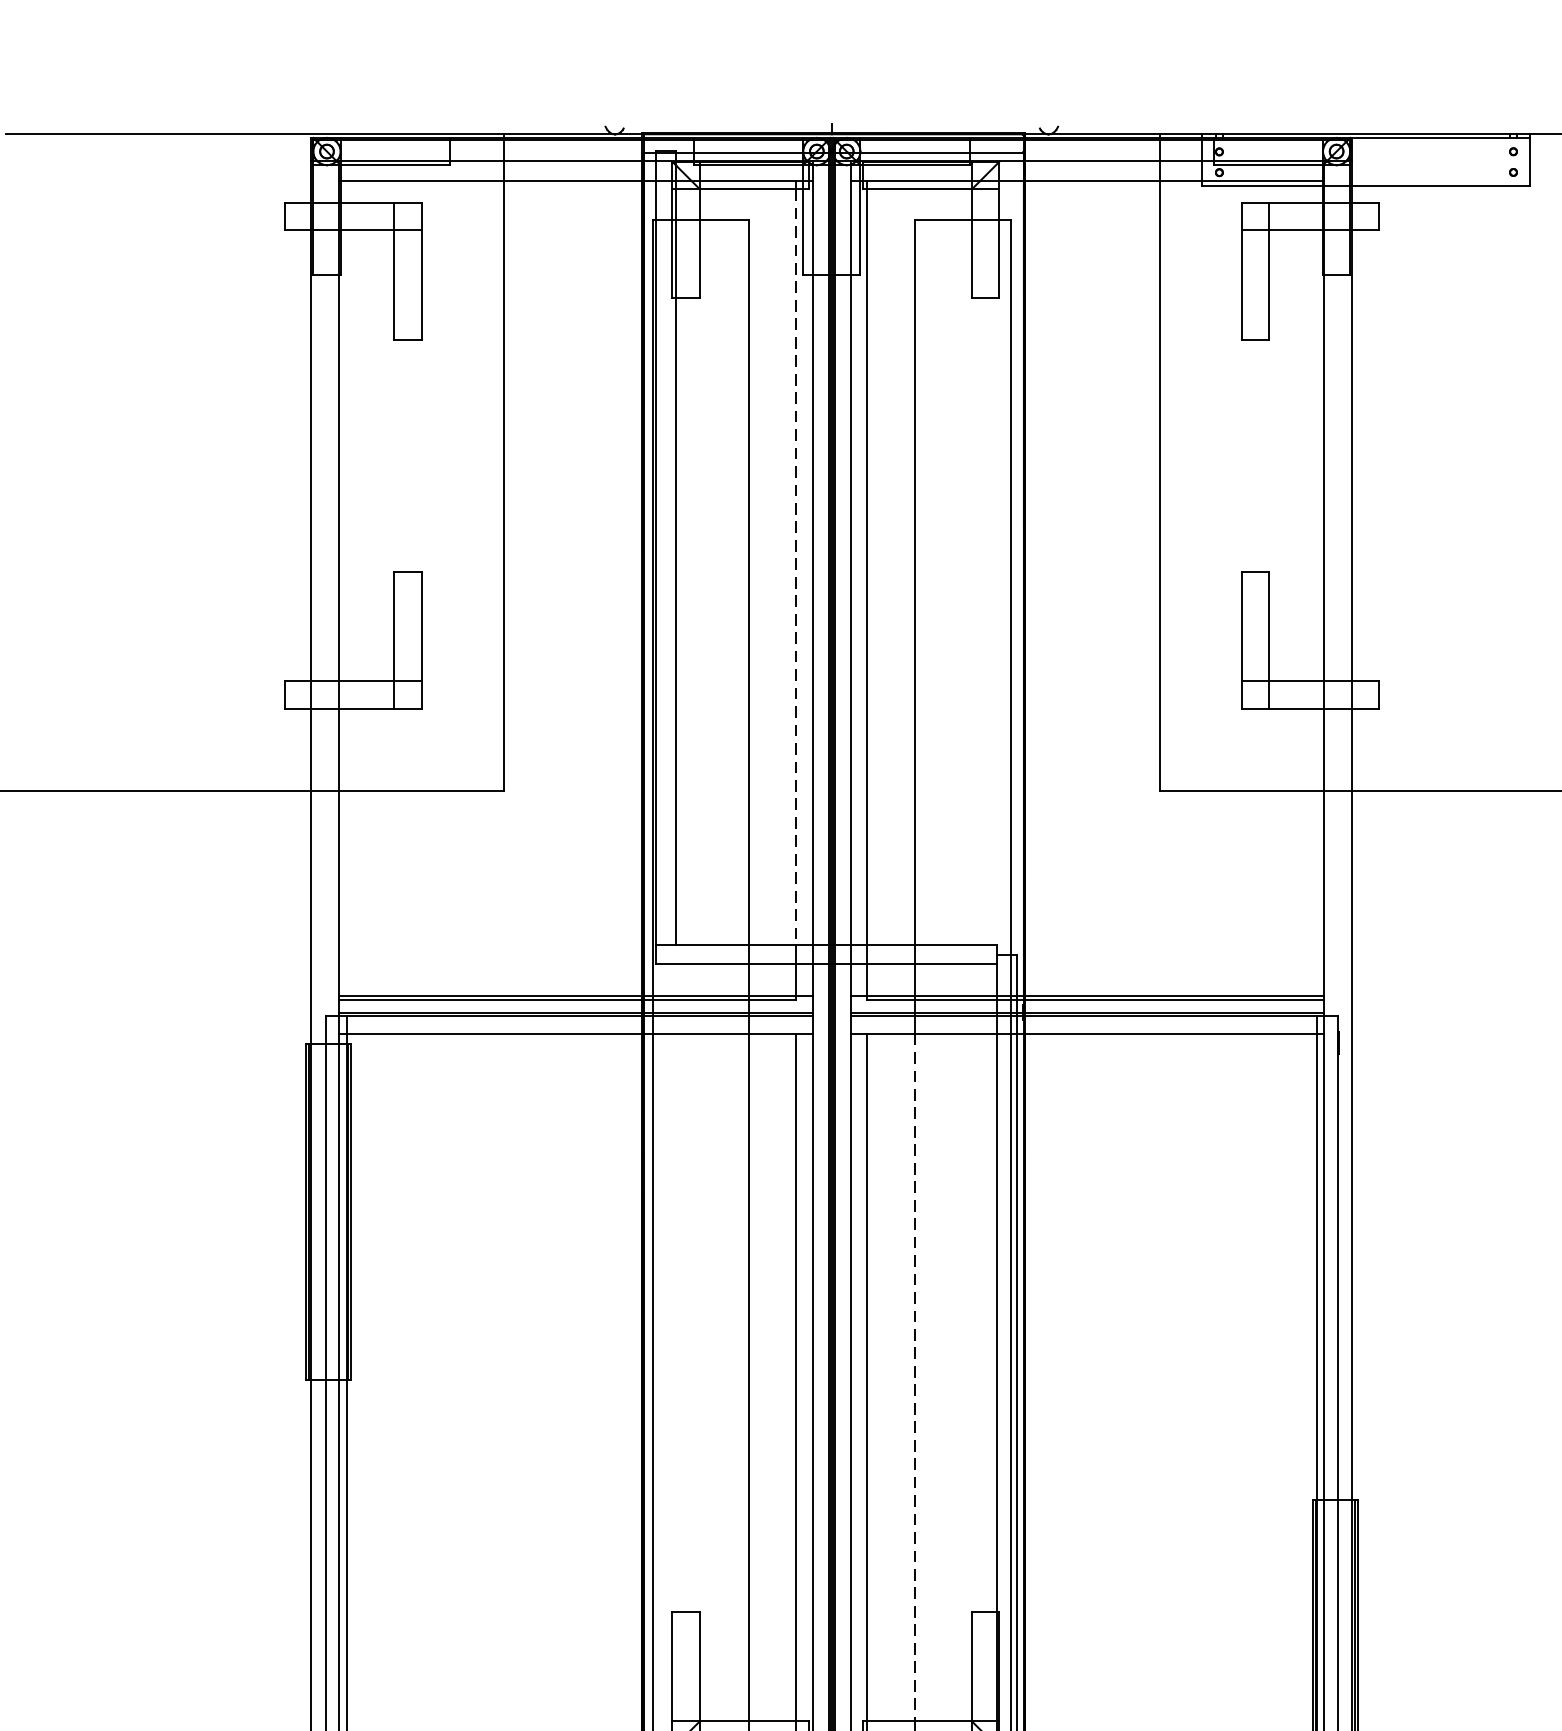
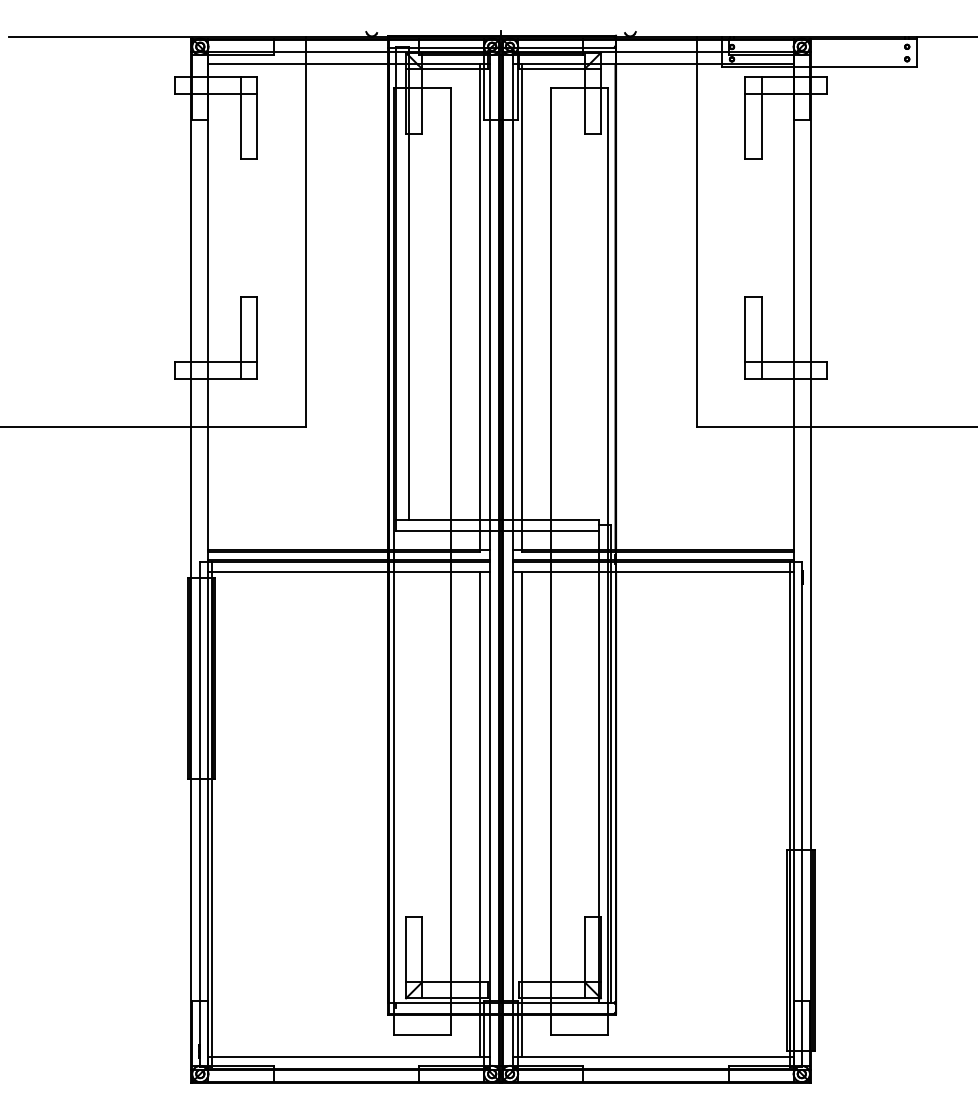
line: (795, 567) -> (479, 294), dashed -> solid
line: (914, 1378) -> (550, 777), dashed -> solid

